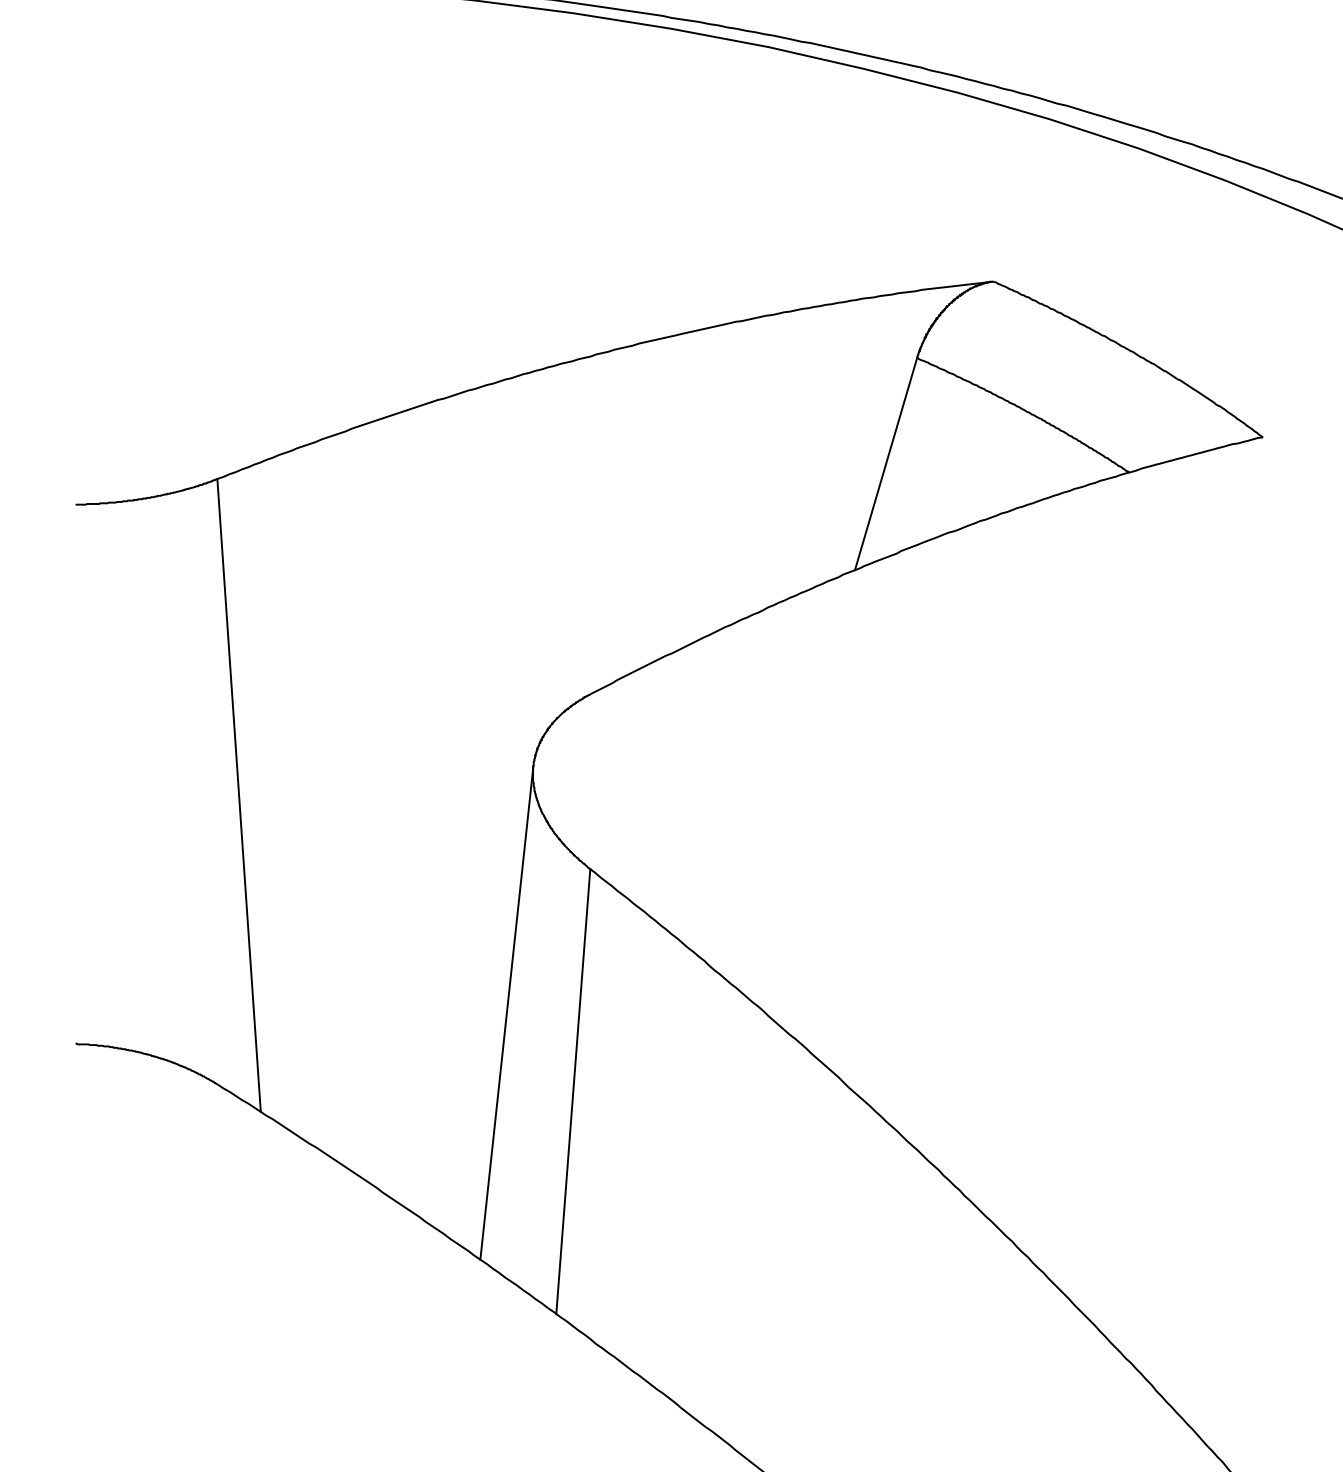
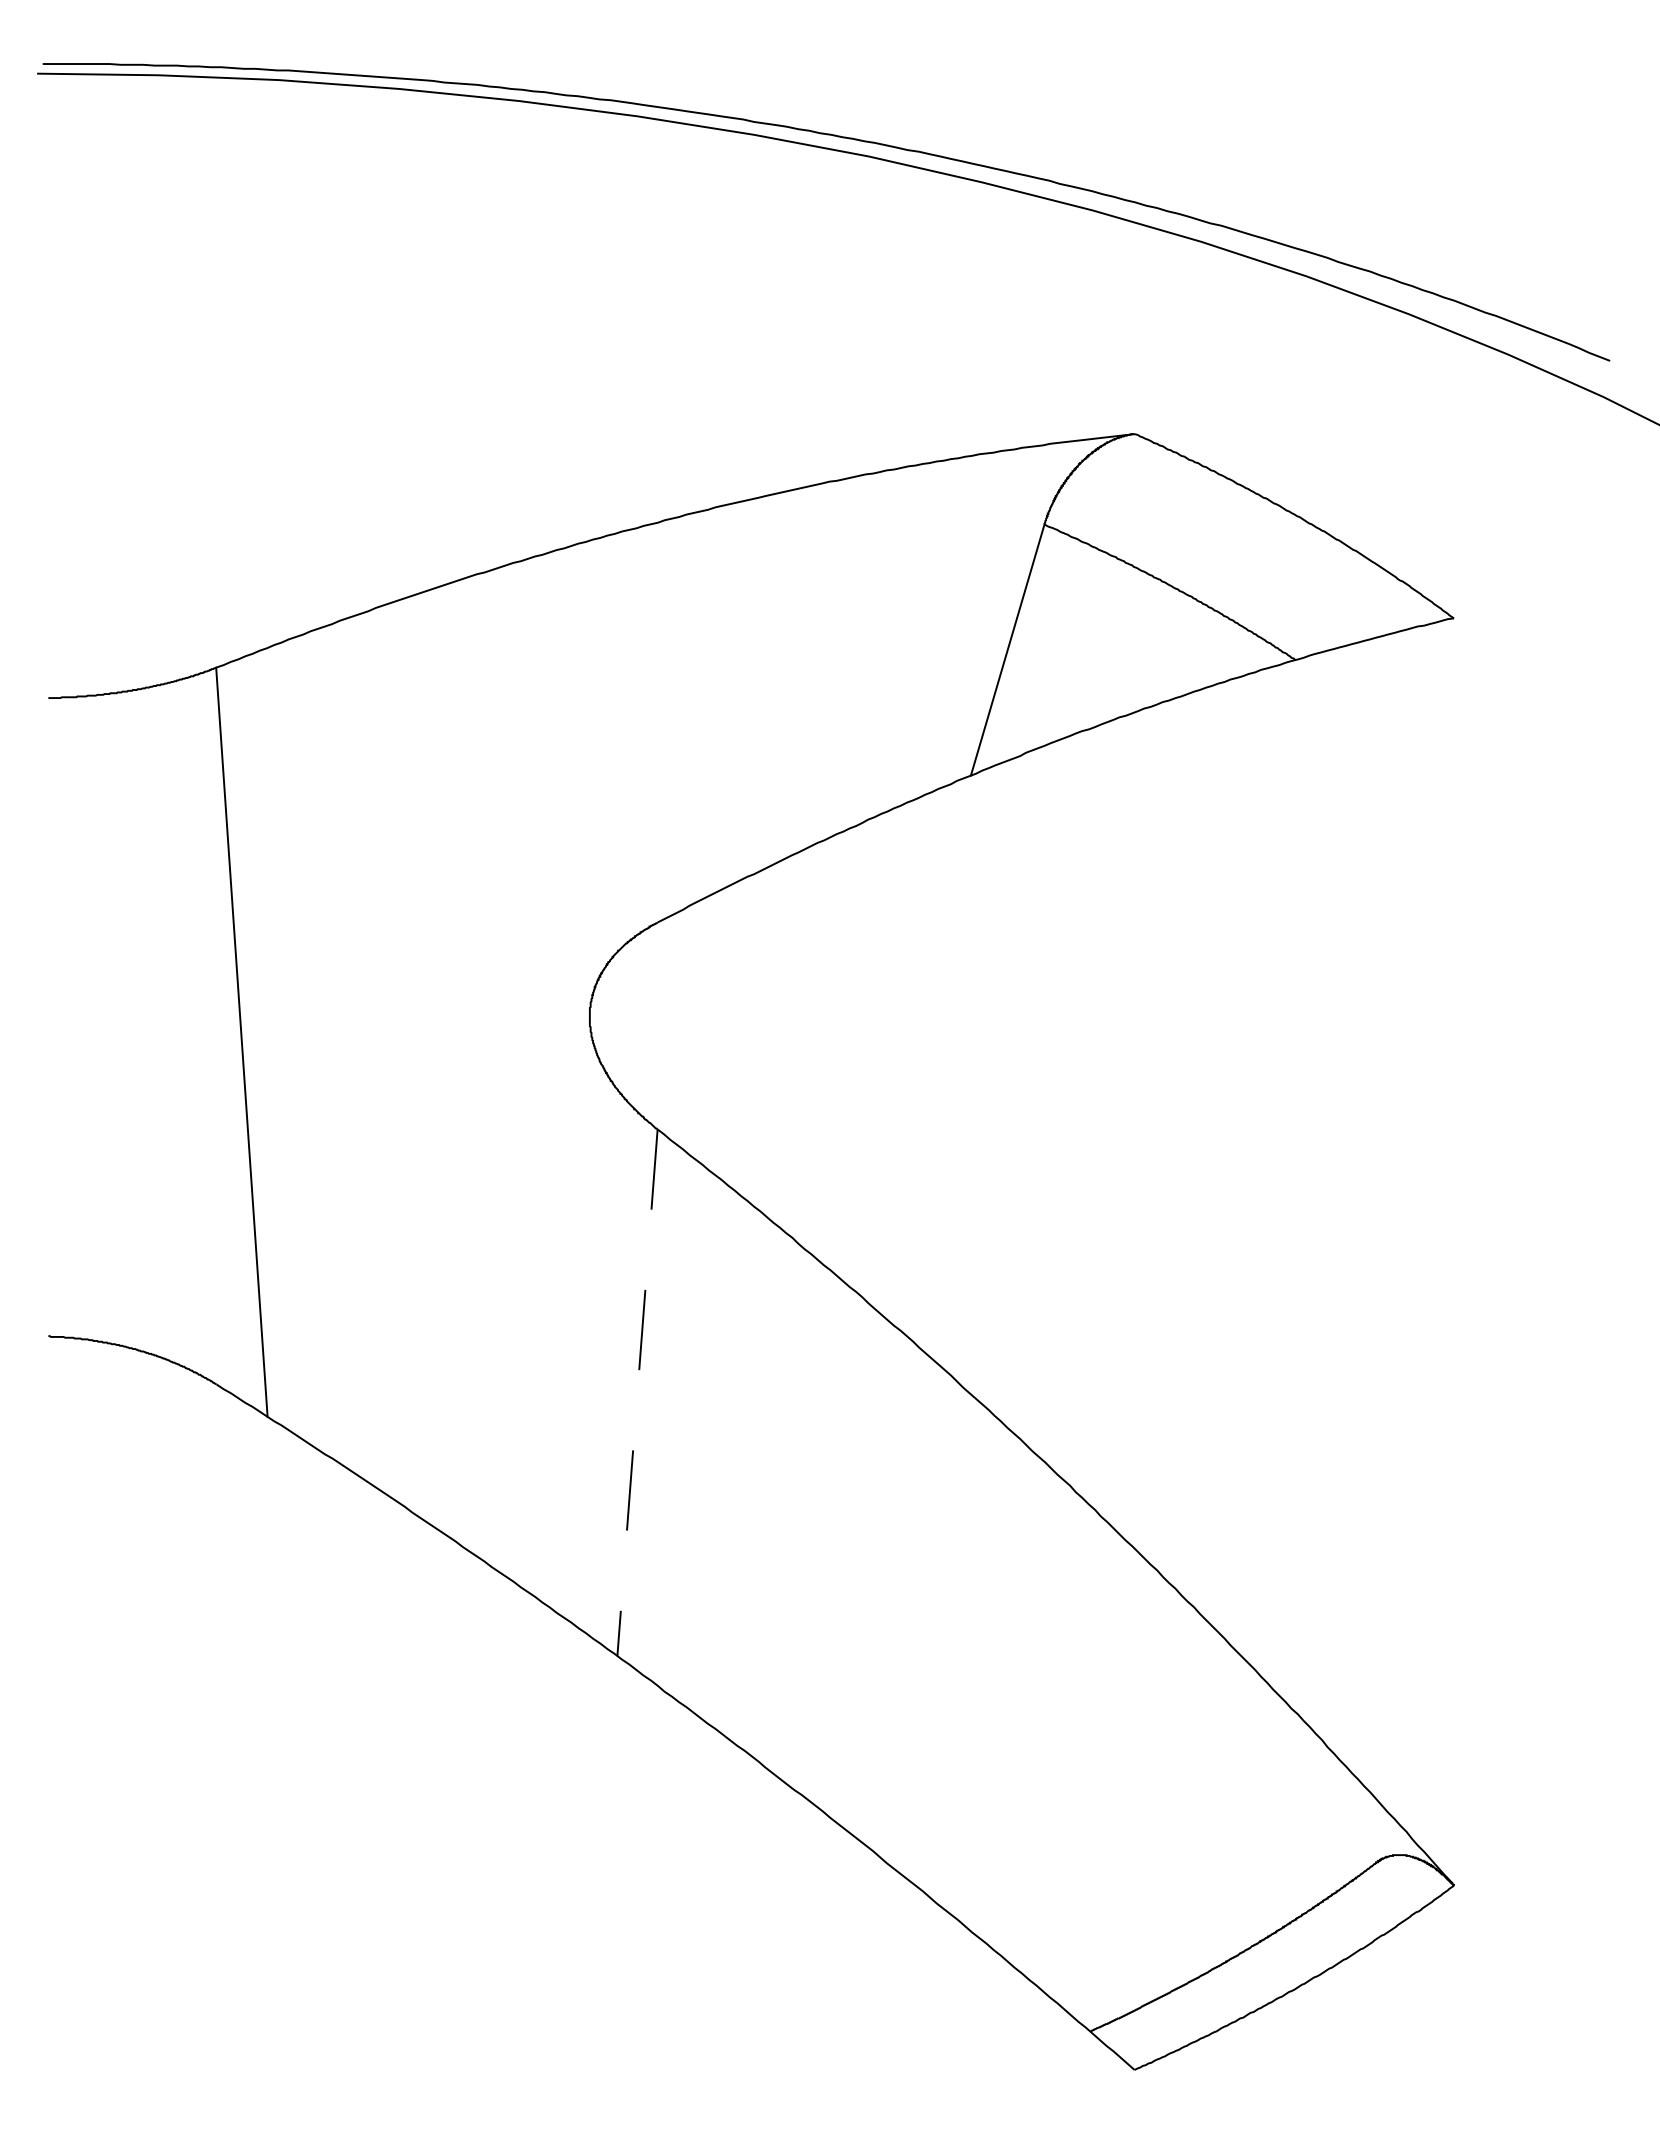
line: (506, 1012) -> (558, 1299), removed
line: (573, 1092) -> (637, 1393), solid -> dashed

